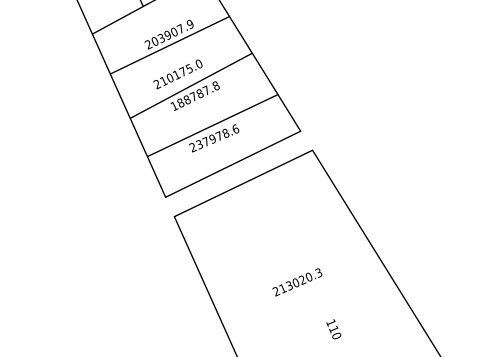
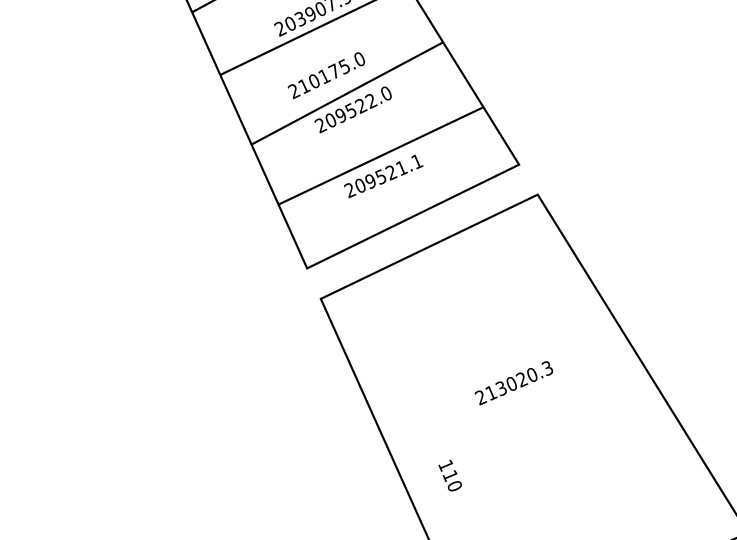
text: (194, 96) -> (352, 110), 188787.8 -> 209522.0
text: (217, 136) -> (388, 173), 237978.6 -> 209521.1
text: (297, 282) -> (514, 383), moved
text: (333, 329) -> (449, 475), moved

